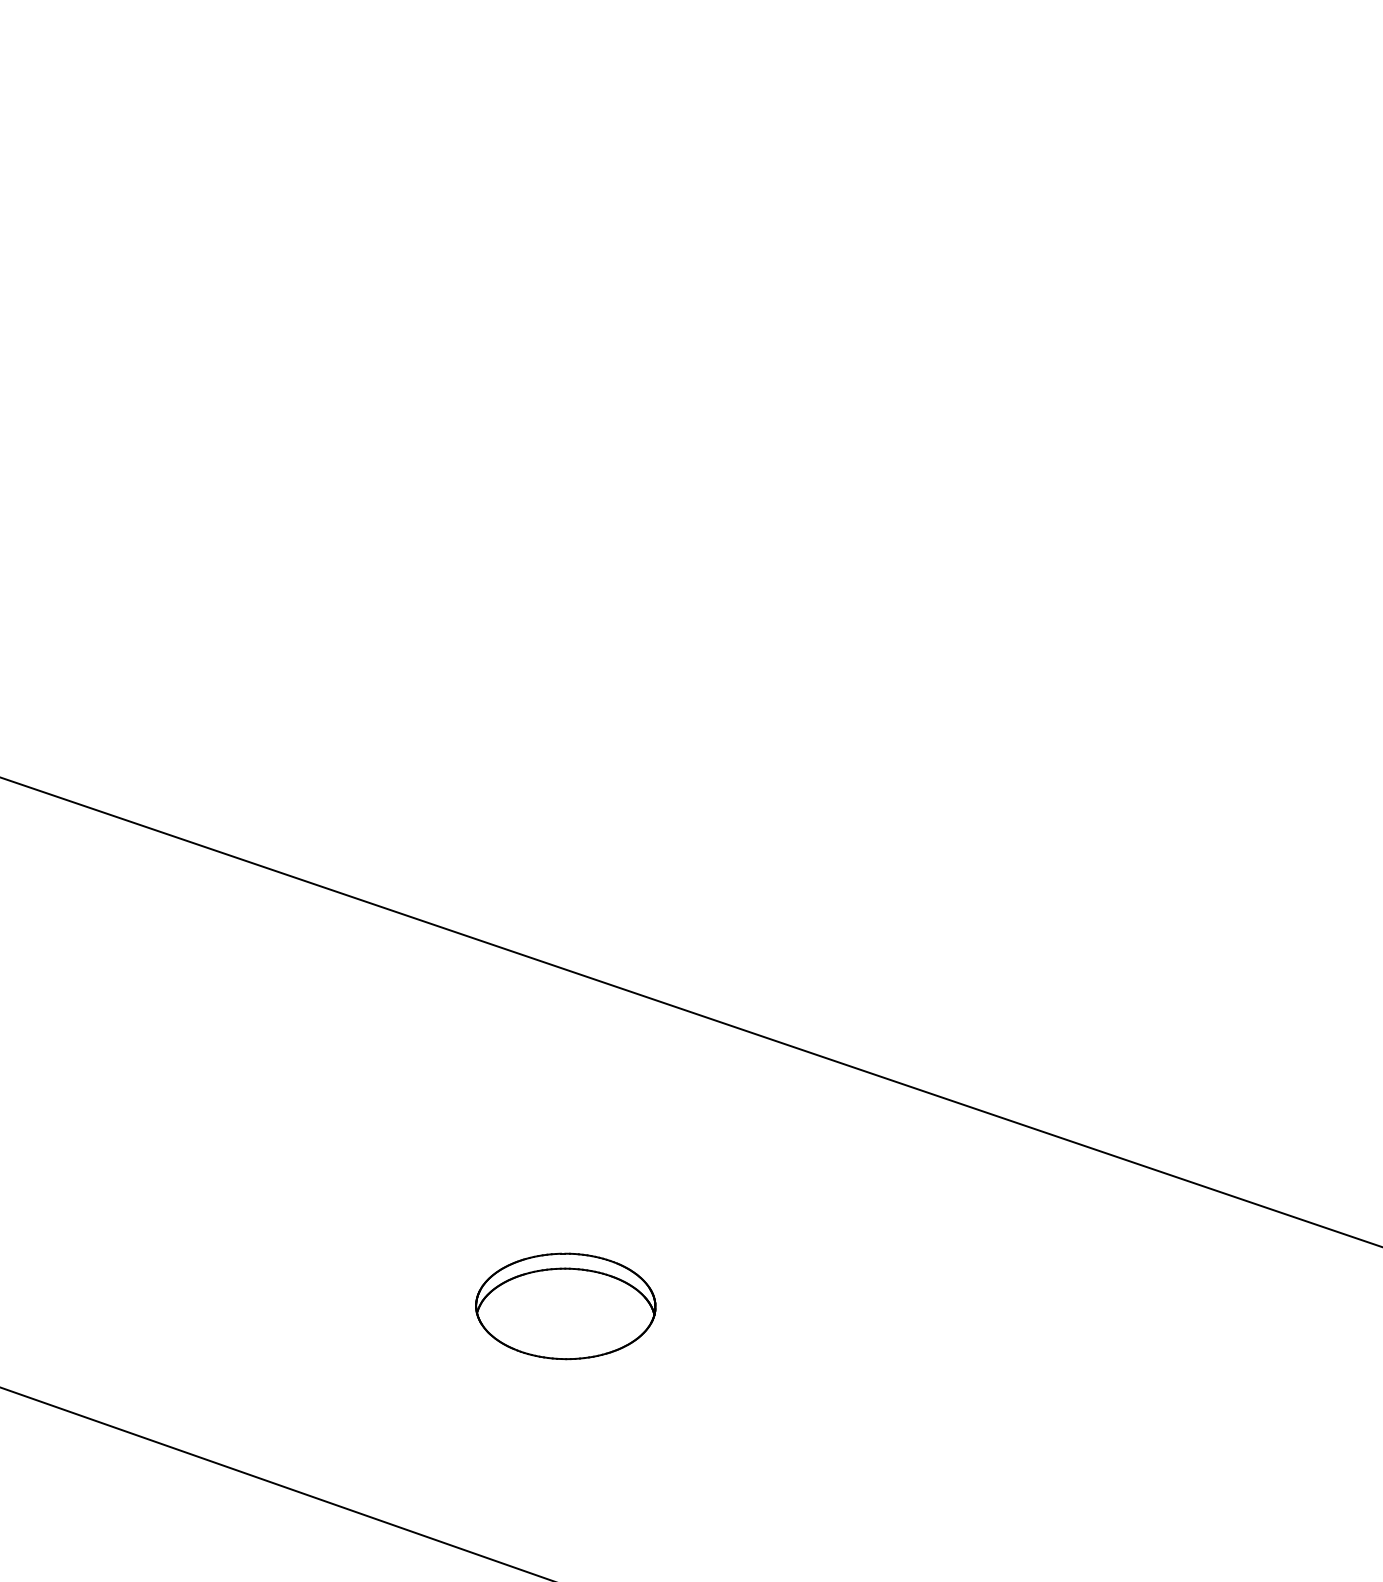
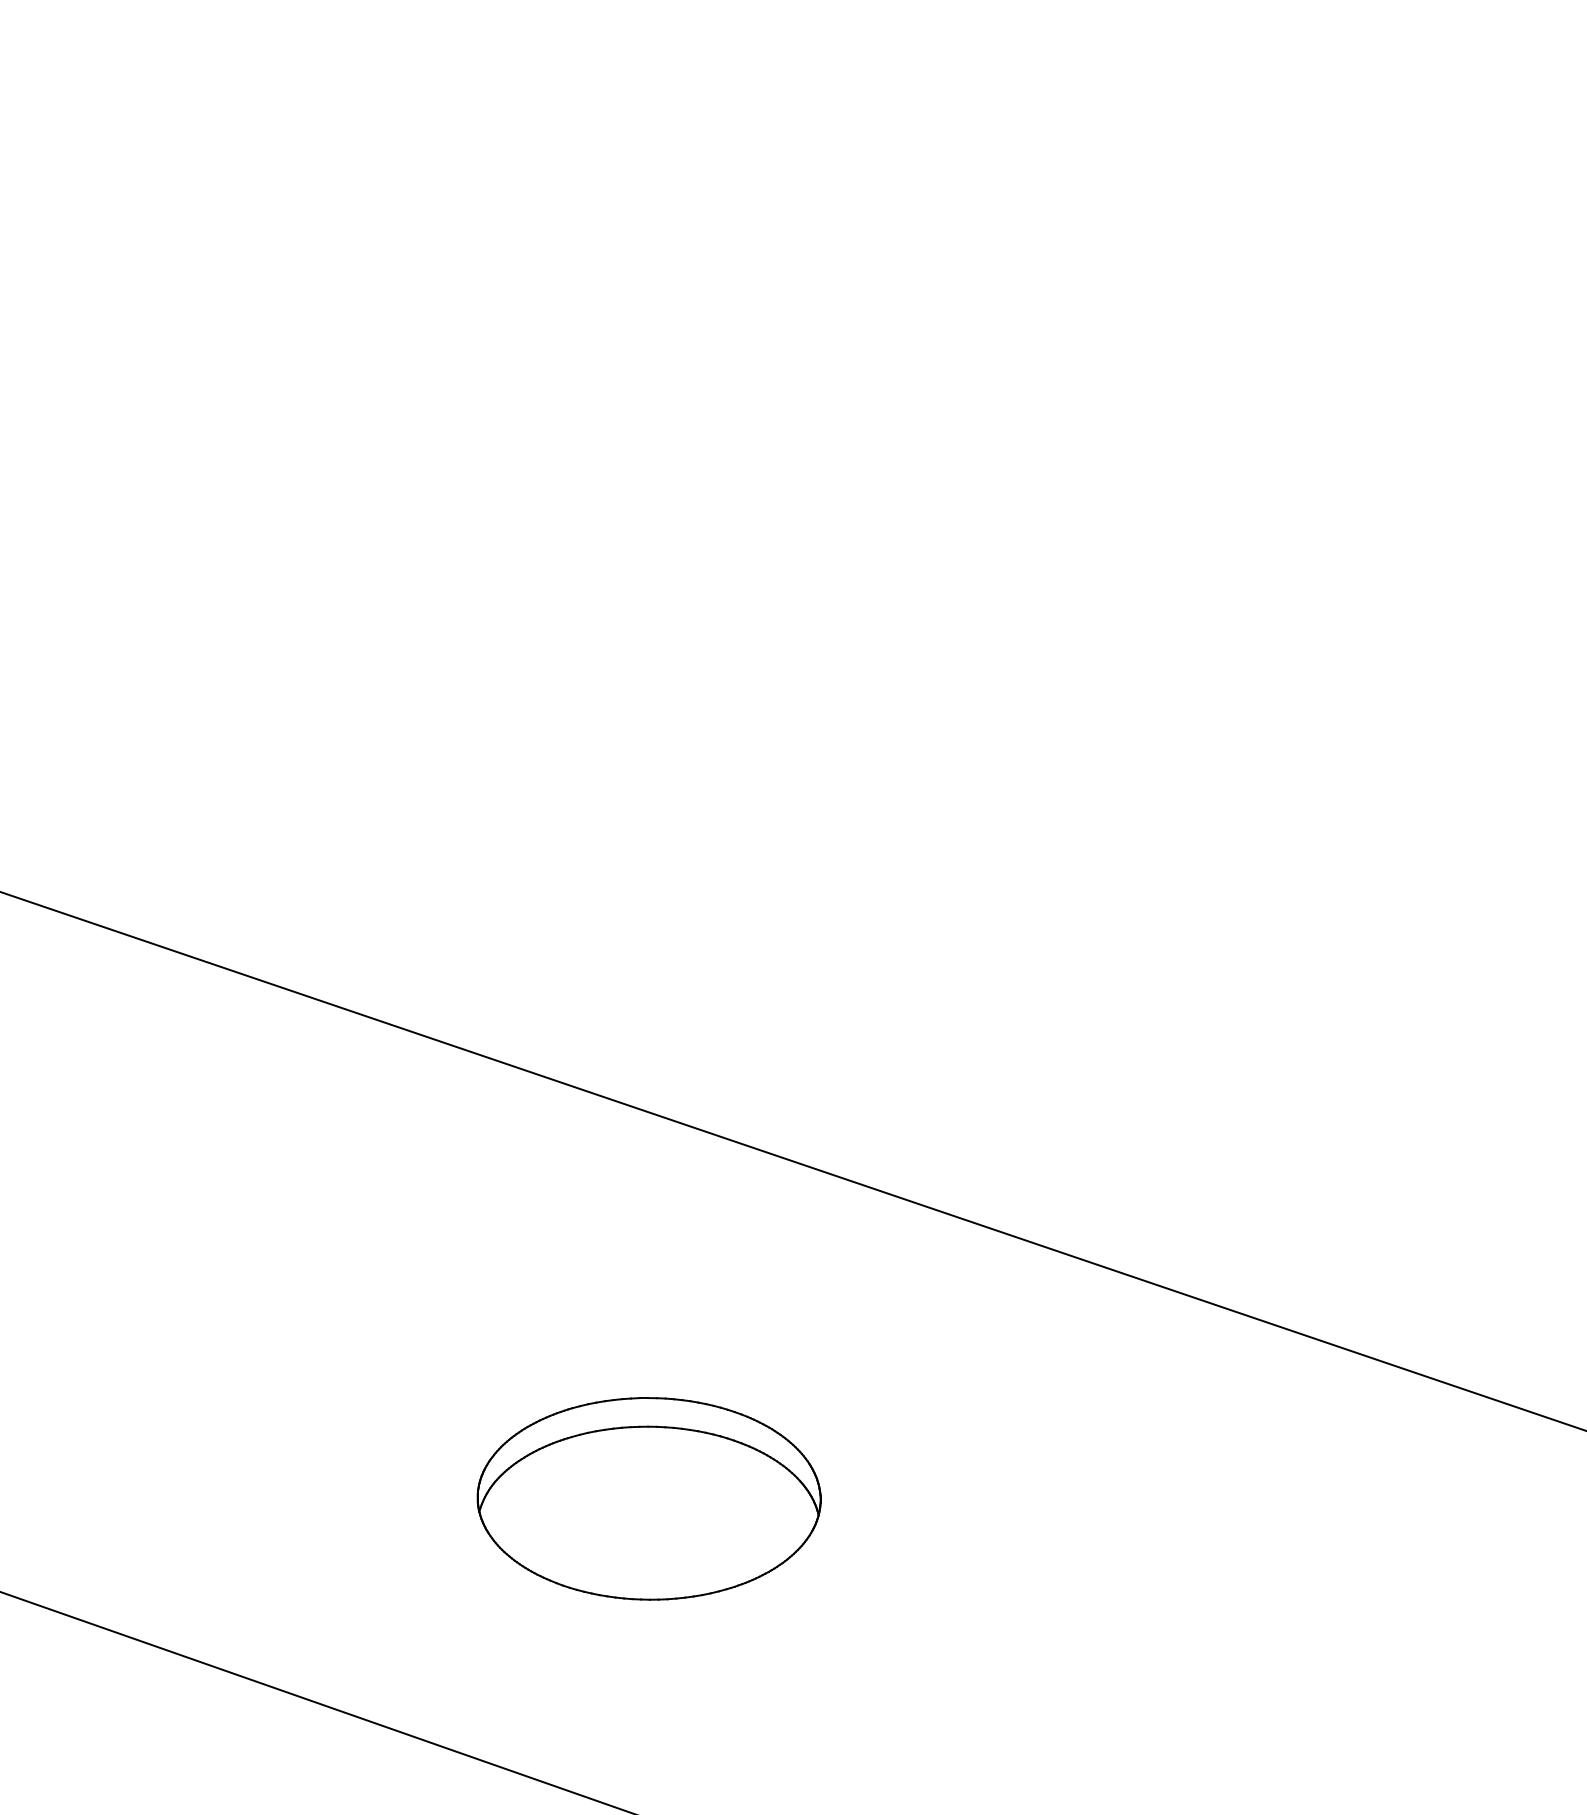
part: (565, 1306) -> (648, 1499), size x1.67

